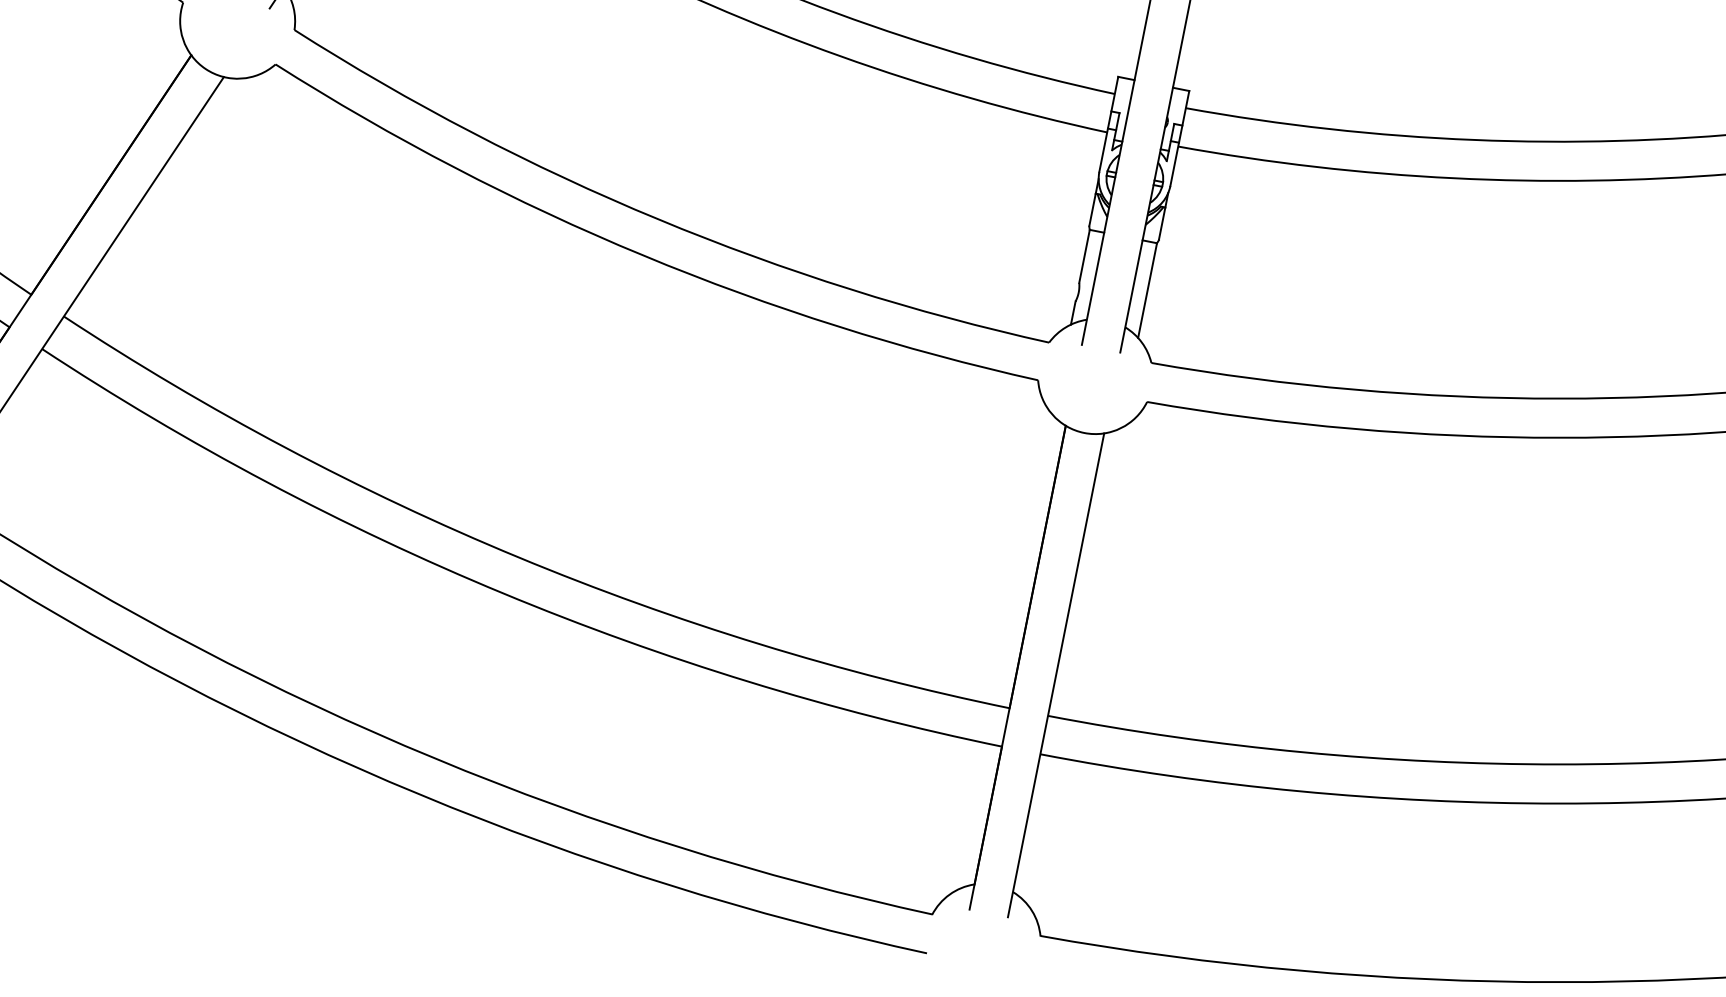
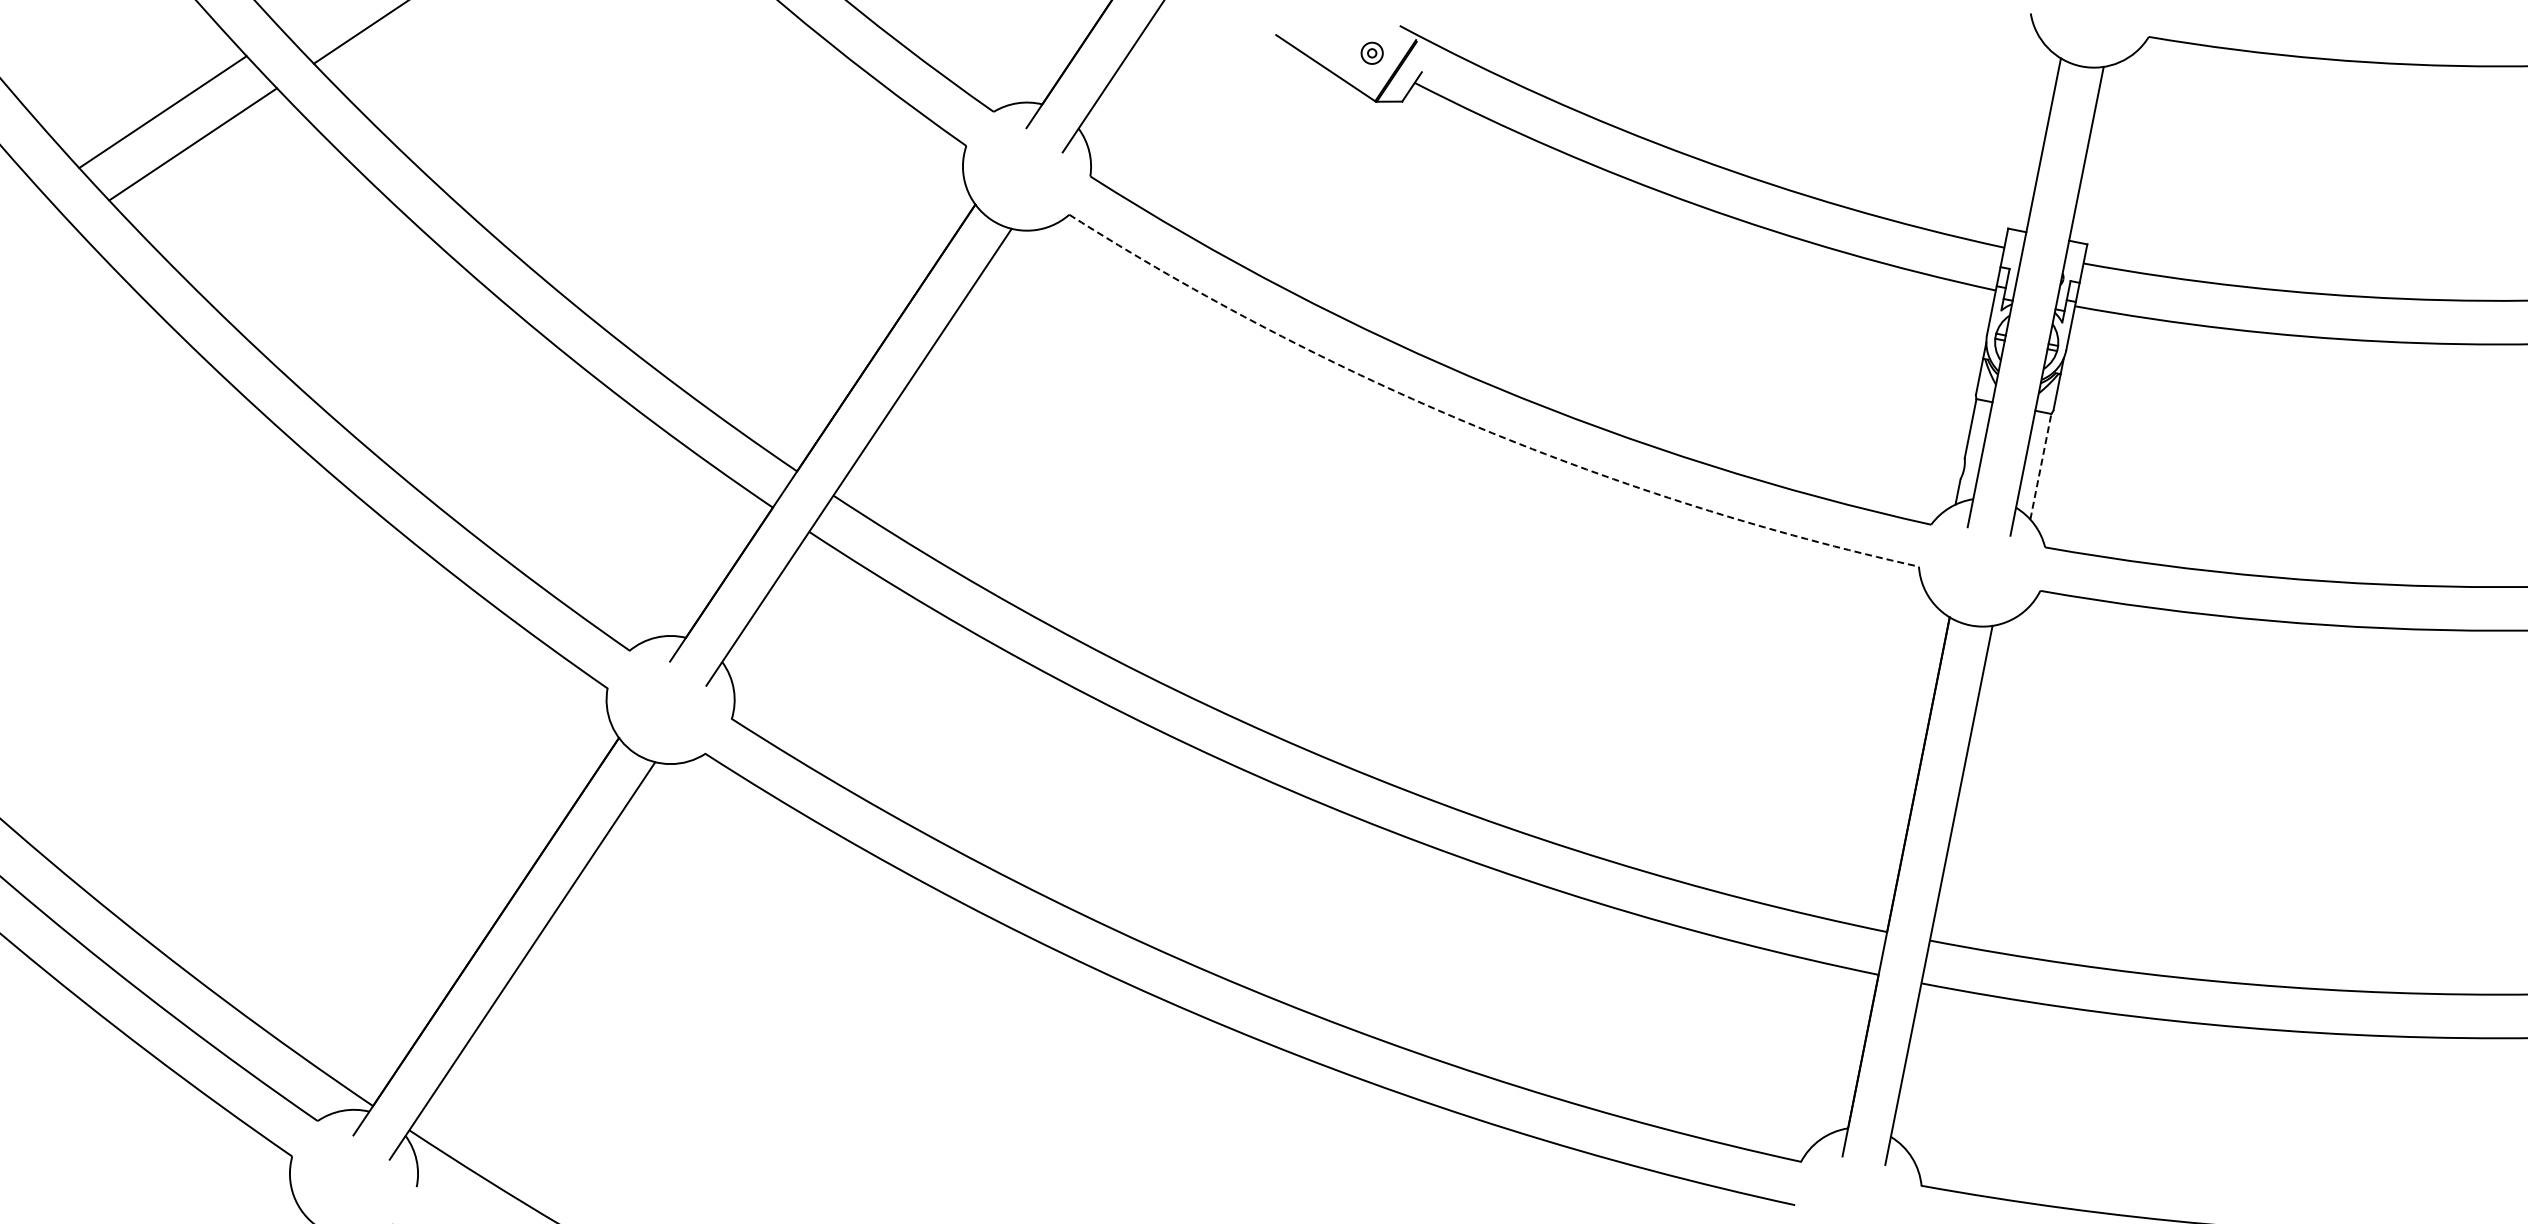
arc: (642, 255) -> (1478, 427), solid -> dashed
line: (1147, 290) -> (2040, 466), solid -> dashed

